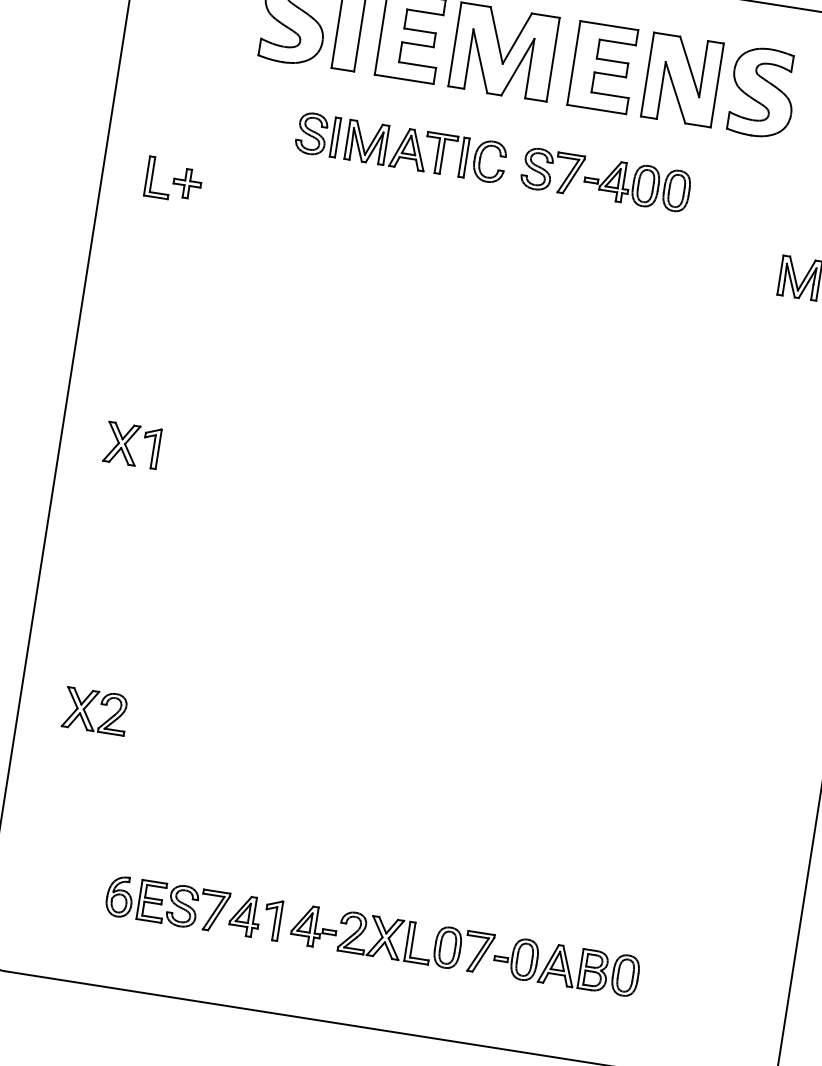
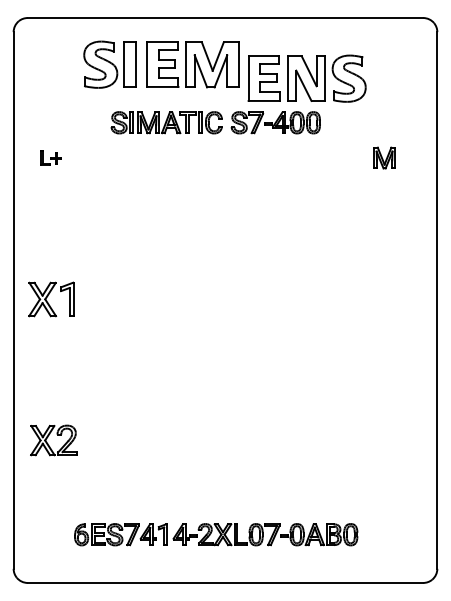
part: (682, 79) -> (306, 78), moved
part: (174, 179) -> (51, 157), size x0.7
part: (131, 443) -> (50, 298), size x1.6
part: (94, 711) -> (53, 440), size x1.4

